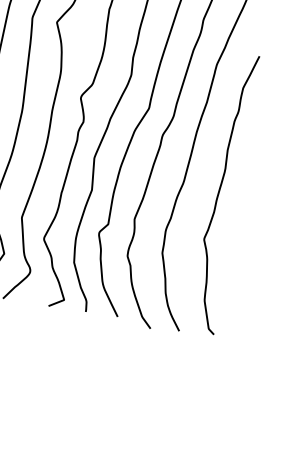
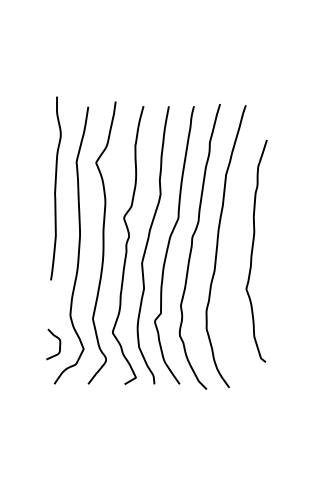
curve: (220, 192) -> (253, 250), moved

